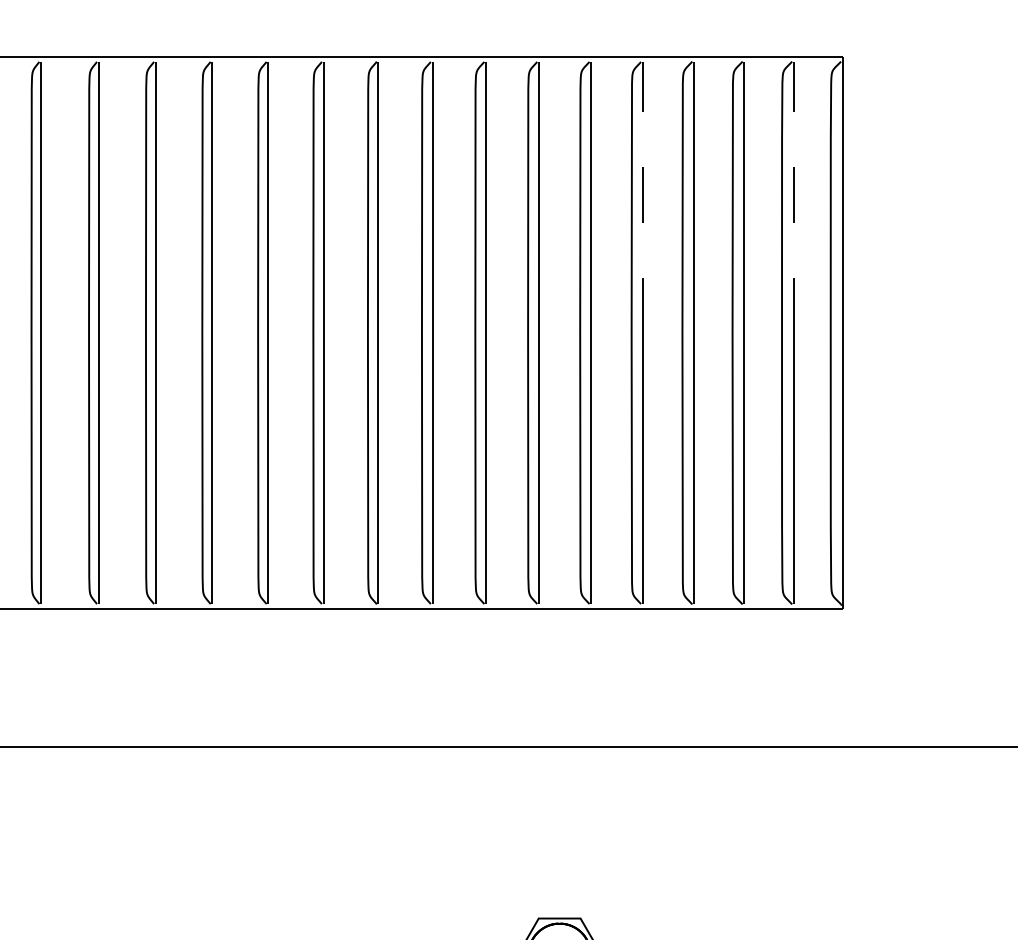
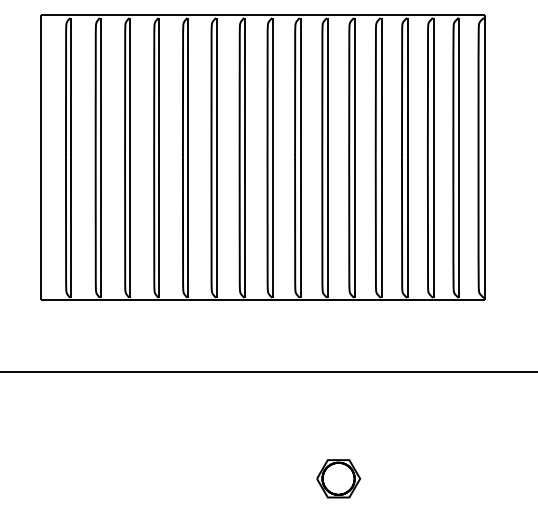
line: (642, 198) -> (381, 88), dashed -> solid
line: (793, 198) -> (459, 88), dashed -> solid

